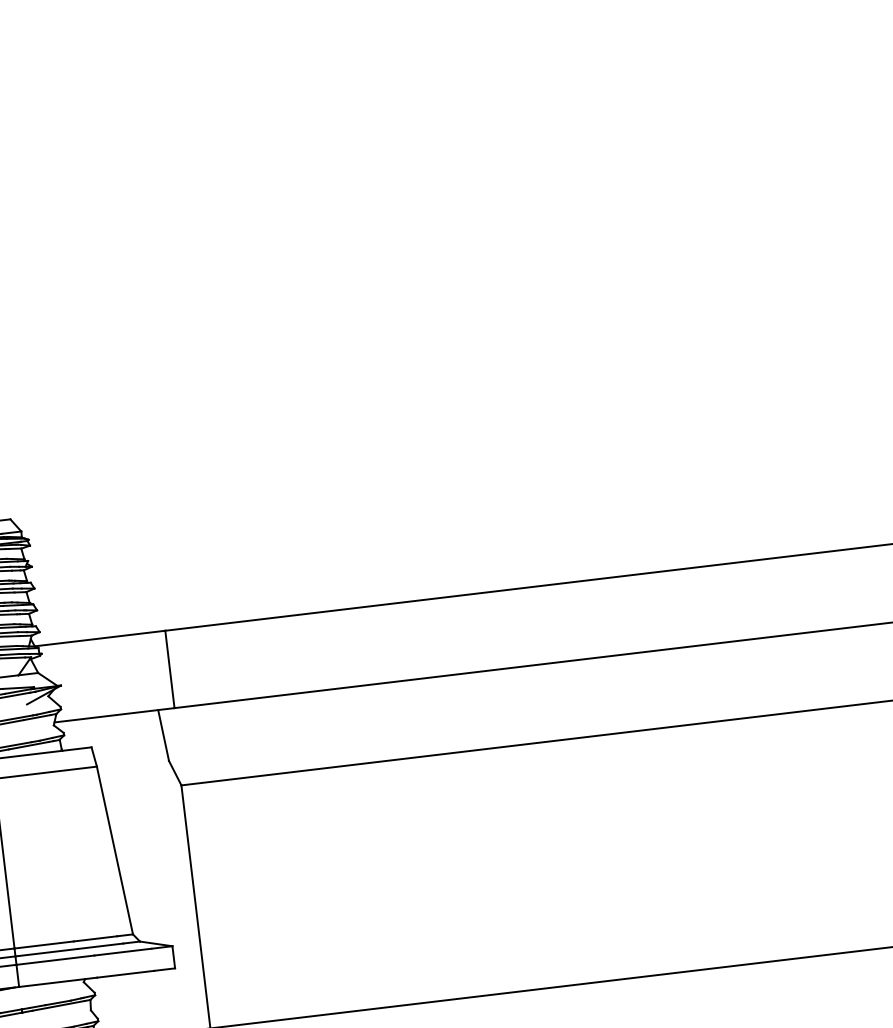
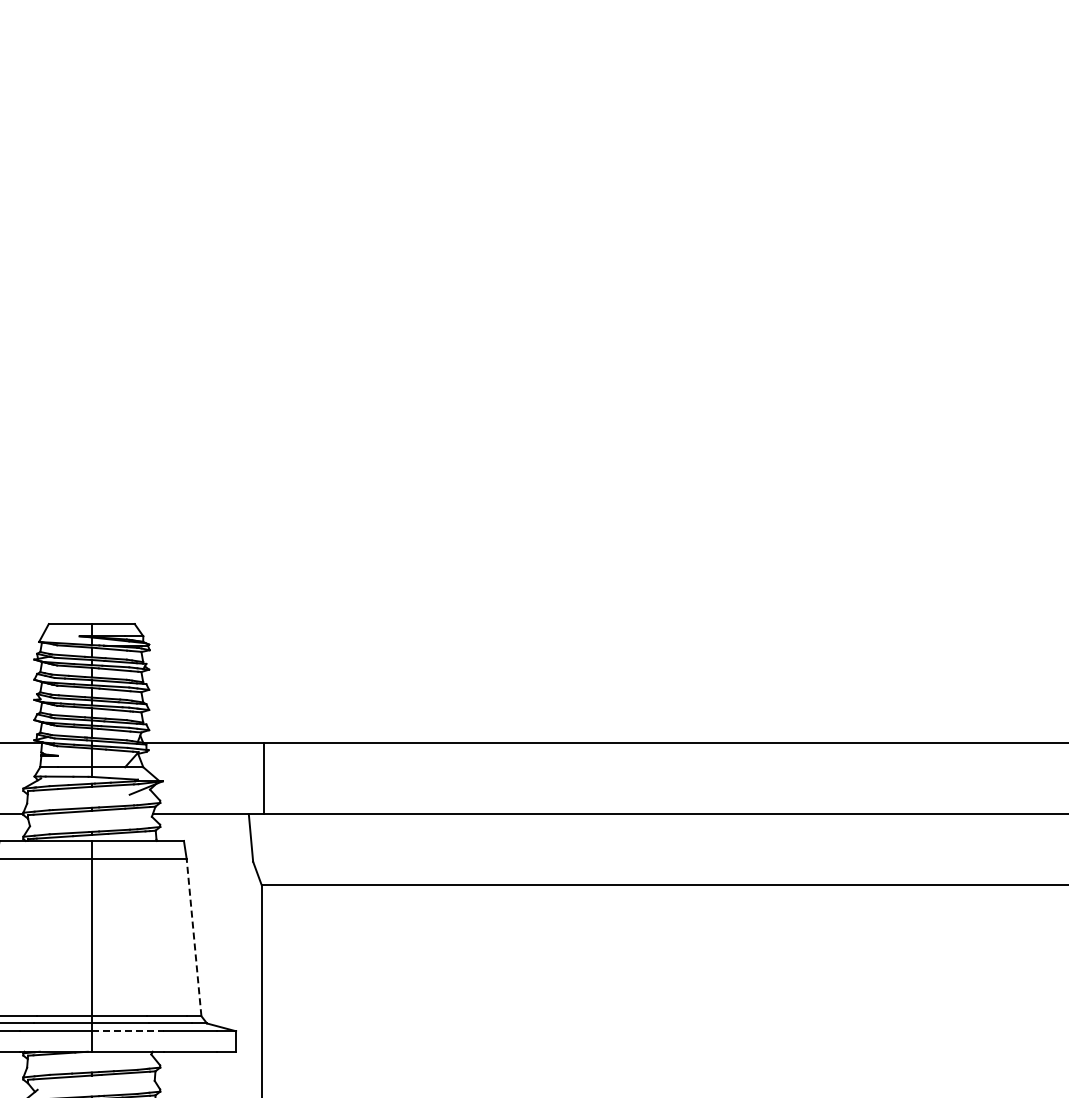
line: (115, 850) -> (194, 937), solid -> dashed
line: (56, 960) -> (128, 1031), solid -> dashed

